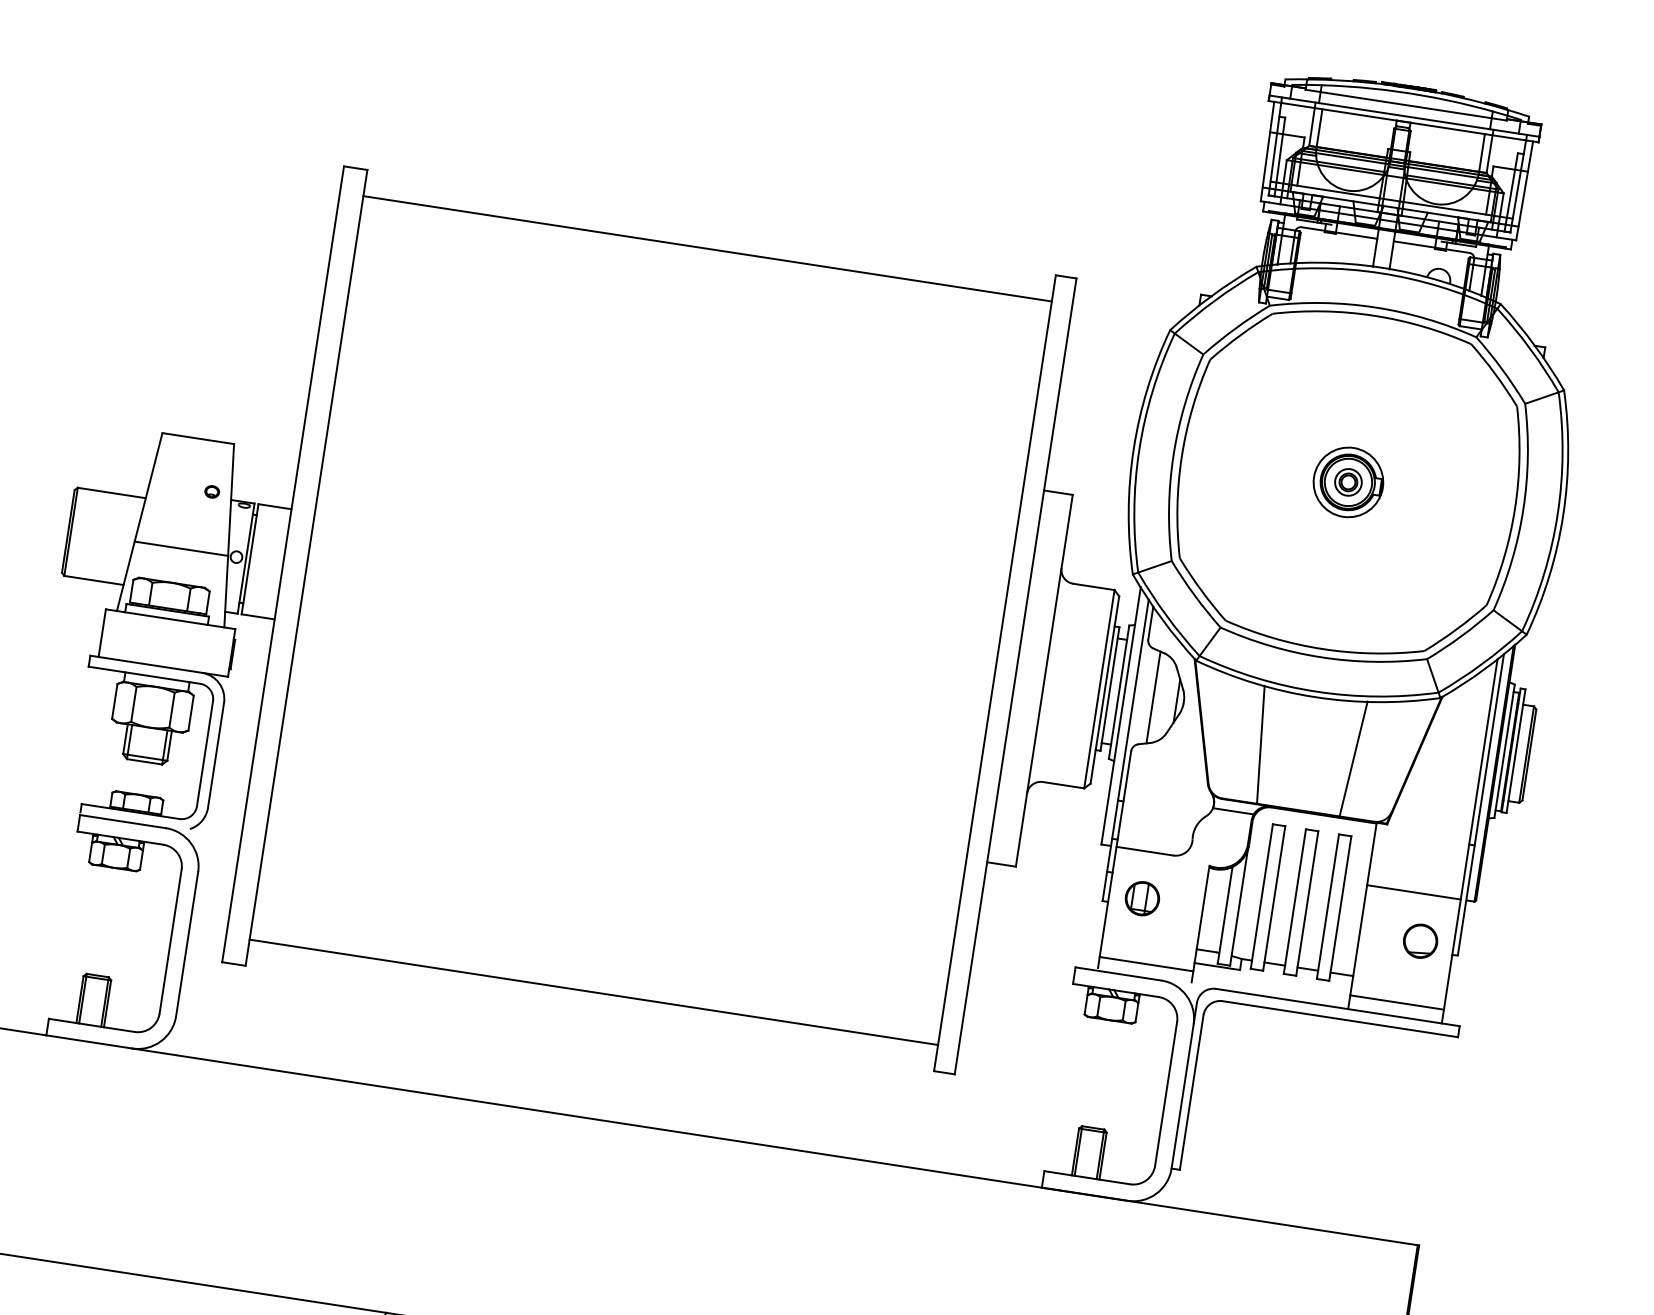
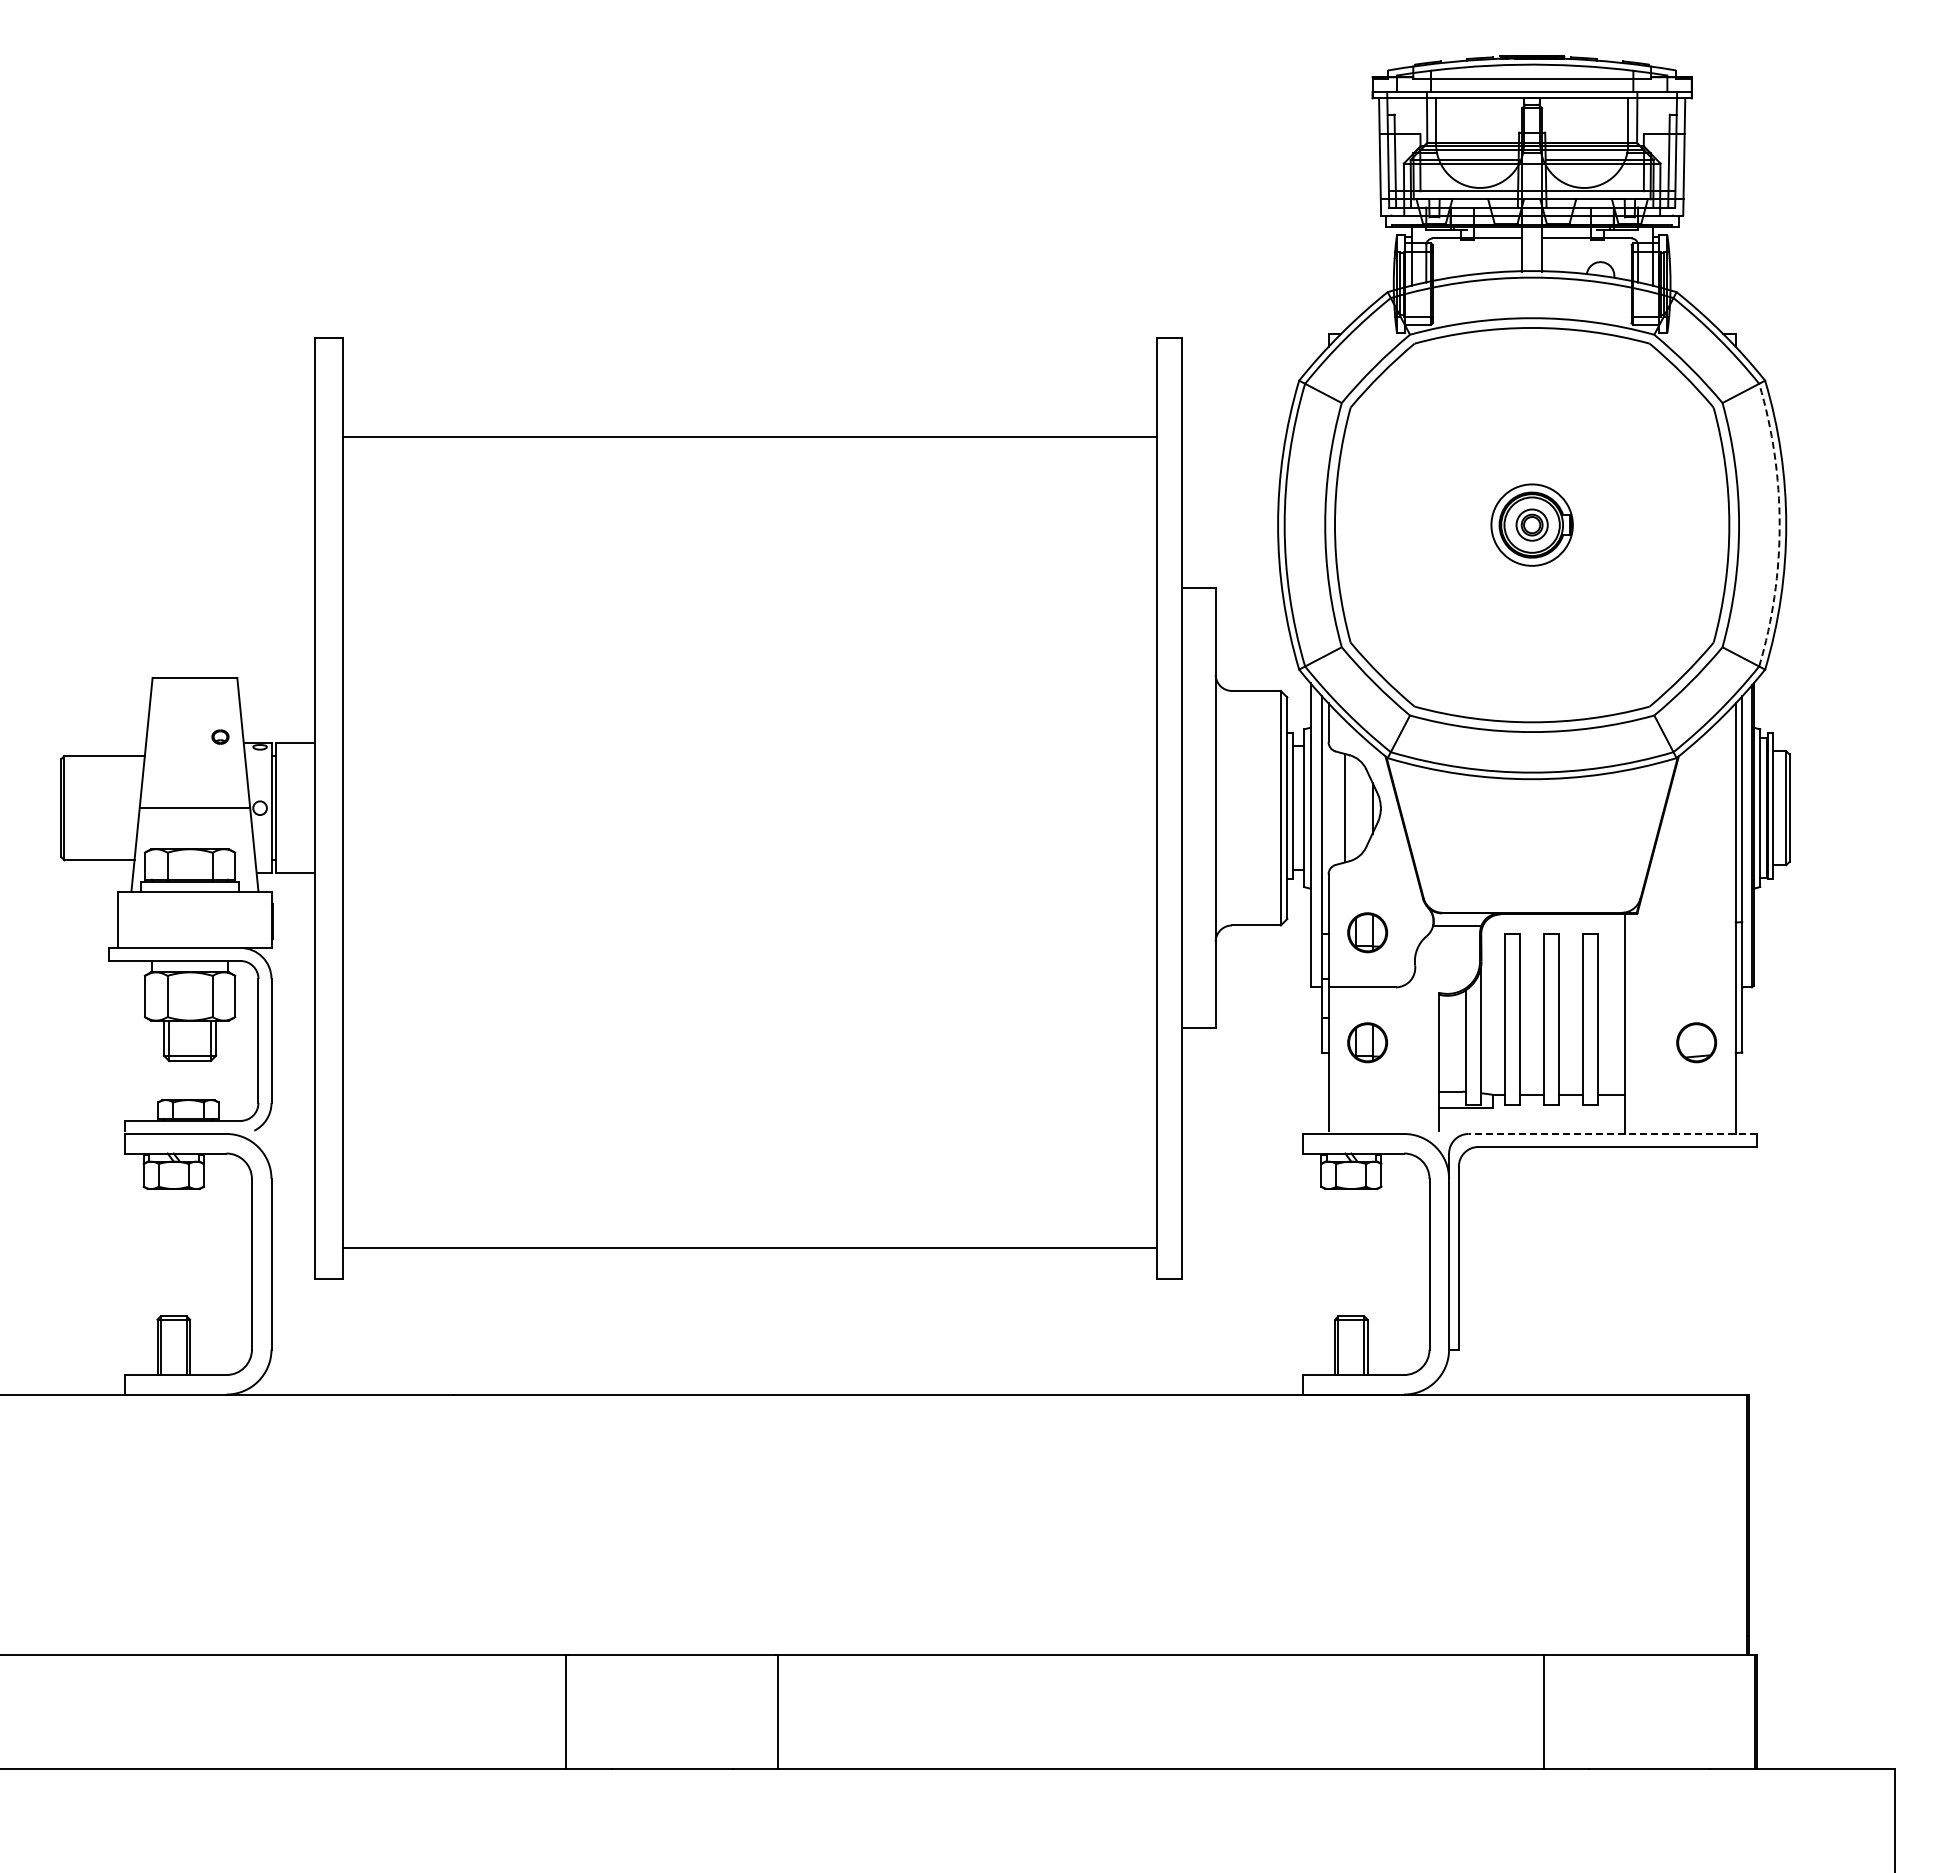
line: (707, 248) -> (749, 437), moved
arc: (1557, 514) -> (1779, 525), solid -> dashed
line: (1261, 744) -> (1477, 843), removed
line: (1354, 758) -> (1587, 843), removed
part: (1156, 805) -> (1367, 932), added
line: (1414, 892) -> (1680, 987), removed
line: (1146, 963) -> (1383, 1117), removed
line: (1397, 1002) -> (1680, 1117), removed
line: (1337, 1007) -> (1612, 1133), solid -> dashed

